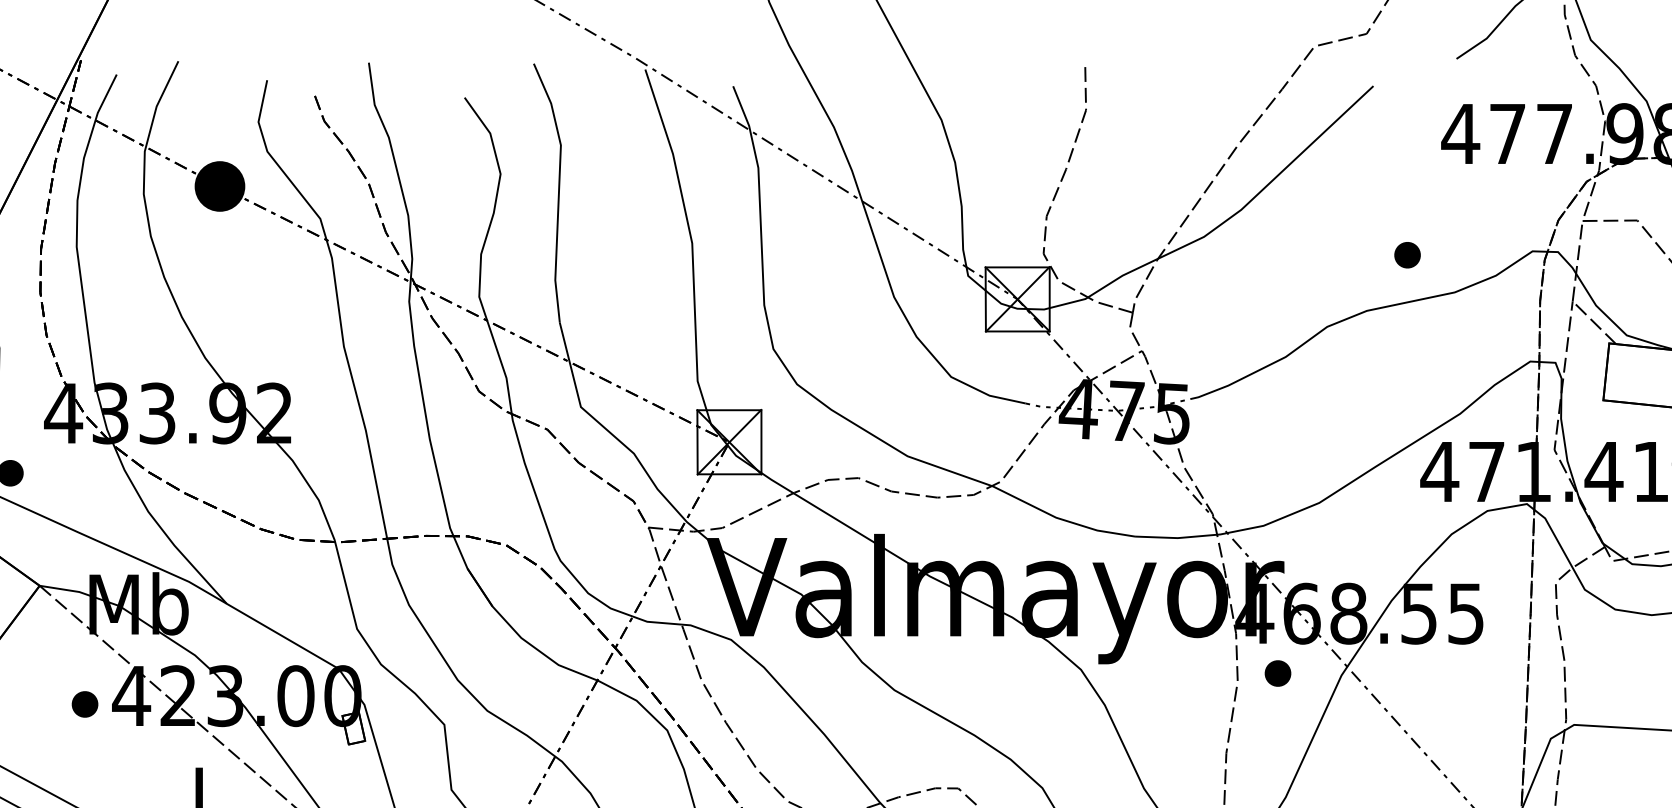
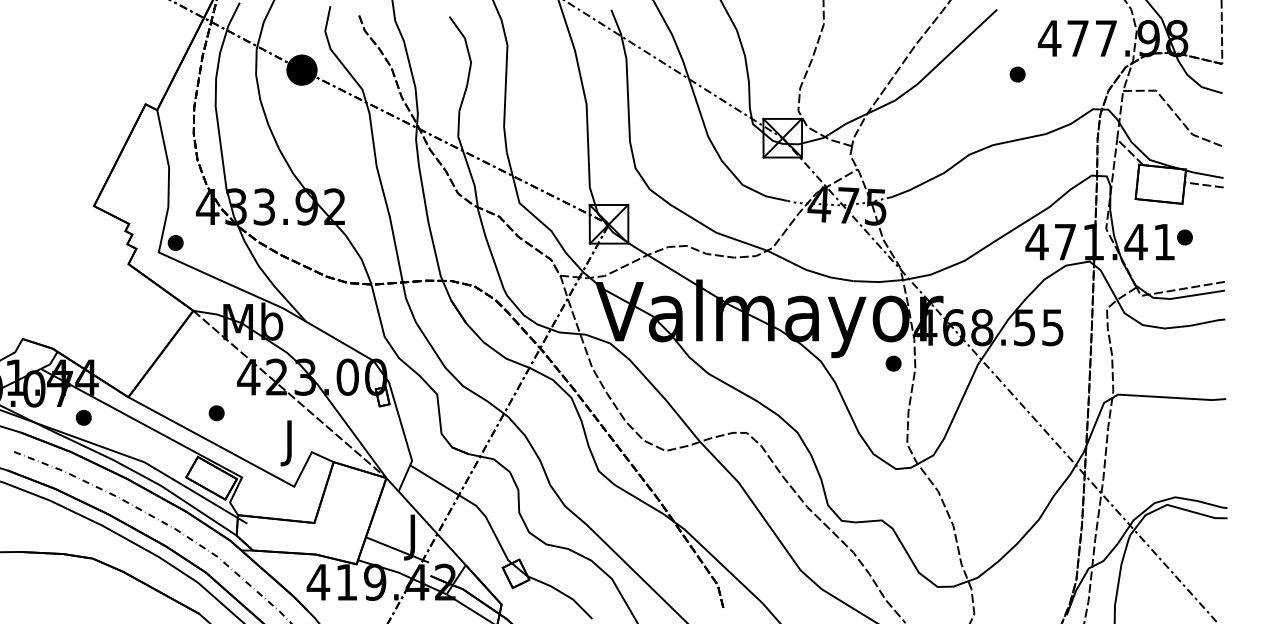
part: (1407, 255) -> (1017, 74), moved
part: (1277, 673) -> (893, 363), moved
part: (84, 704) -> (216, 413), moved

